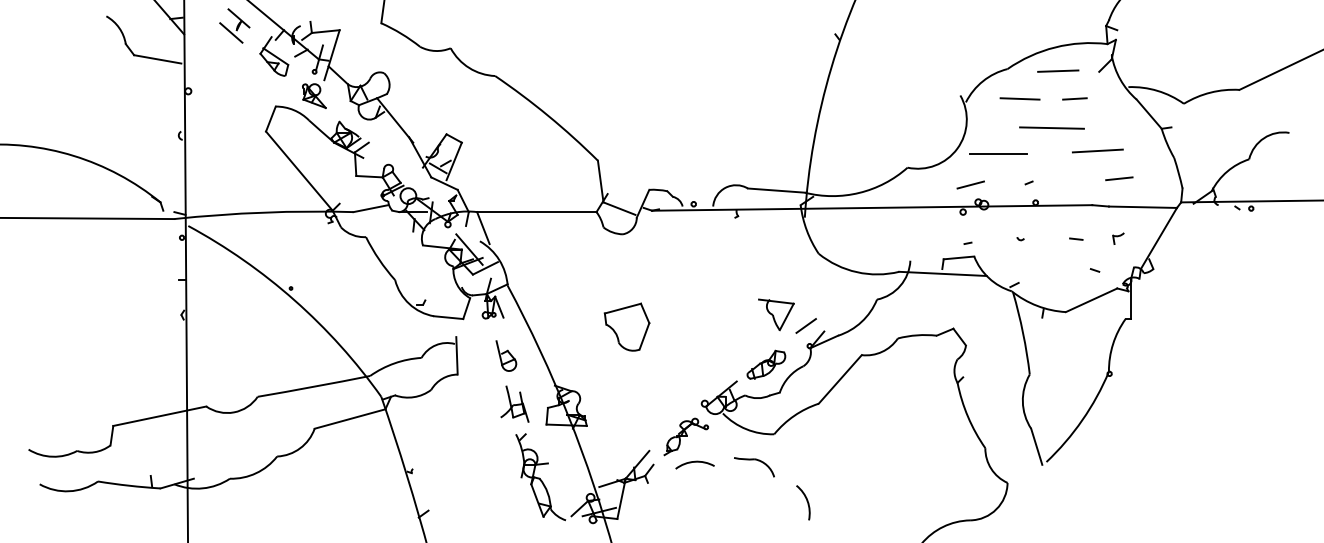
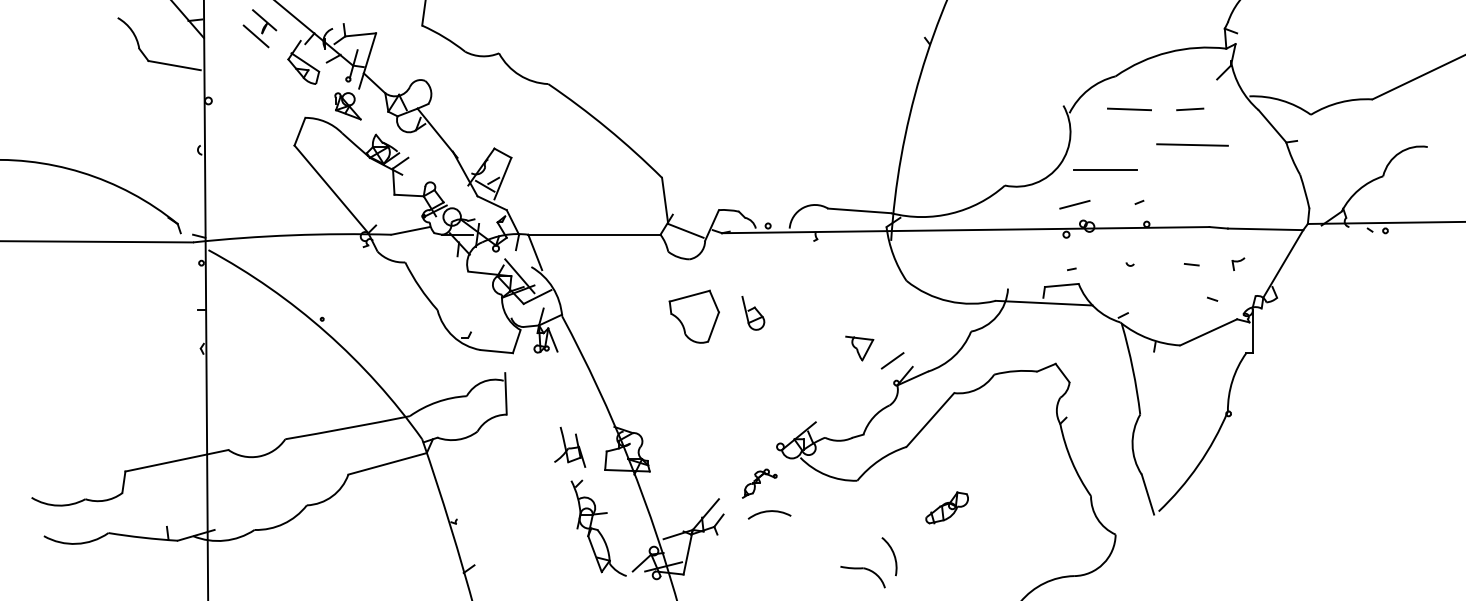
line: (1058, 70) -> (1172, 77), removed
line: (1051, 127) -> (1191, 144), moved
line: (1097, 150) -> (1215, 166), removed
line: (1119, 178) -> (1239, 197), removed
part: (776, 314) -> (859, 348), size x0.7
part: (626, 326) -> (693, 316), moved
part: (506, 355) -> (753, 312), moved
part: (766, 364) -> (947, 507), moved
part: (685, 436) -> (759, 483), size x0.7
part: (754, 460) -> (863, 569), moved

